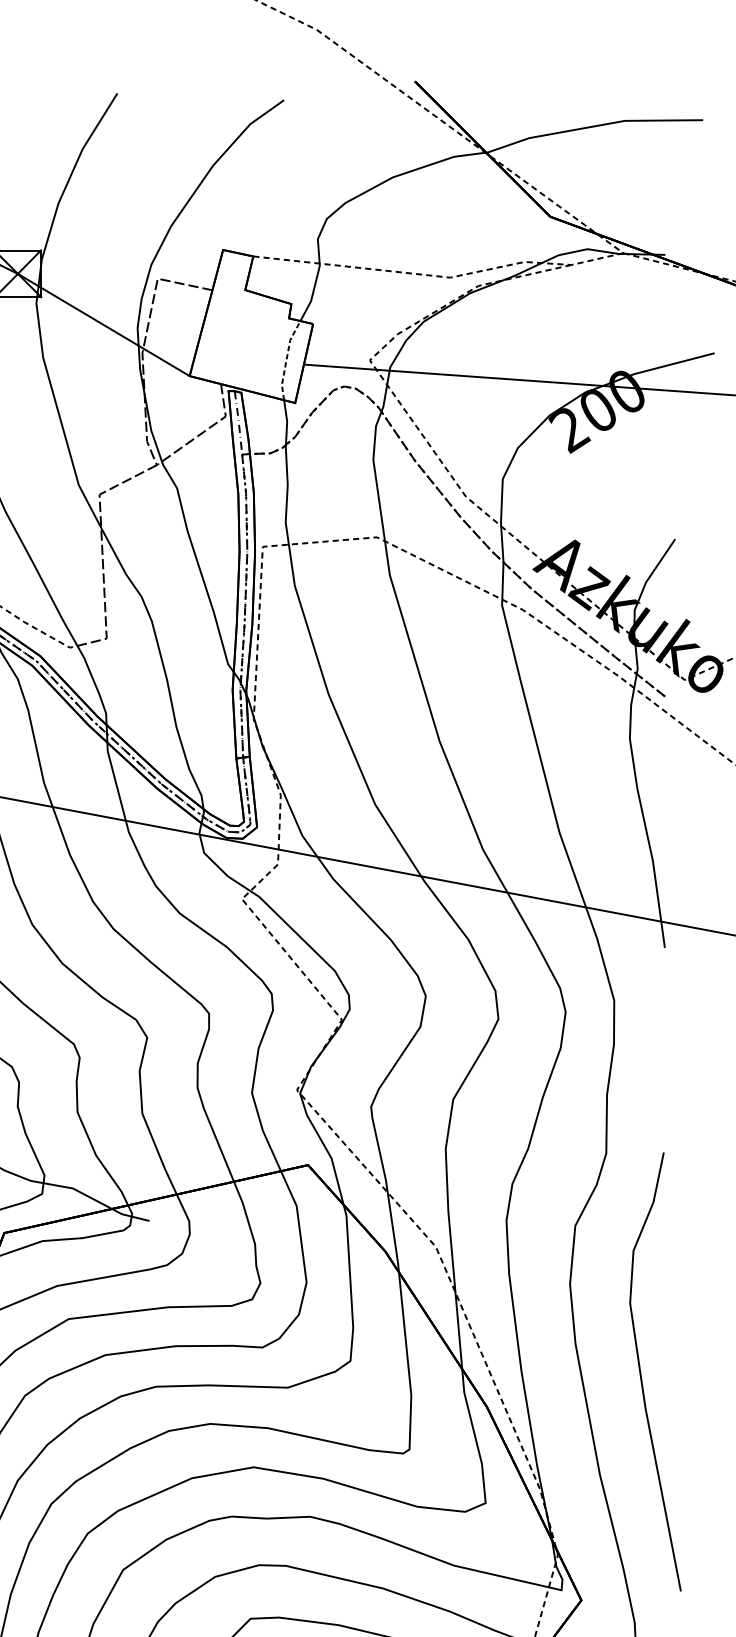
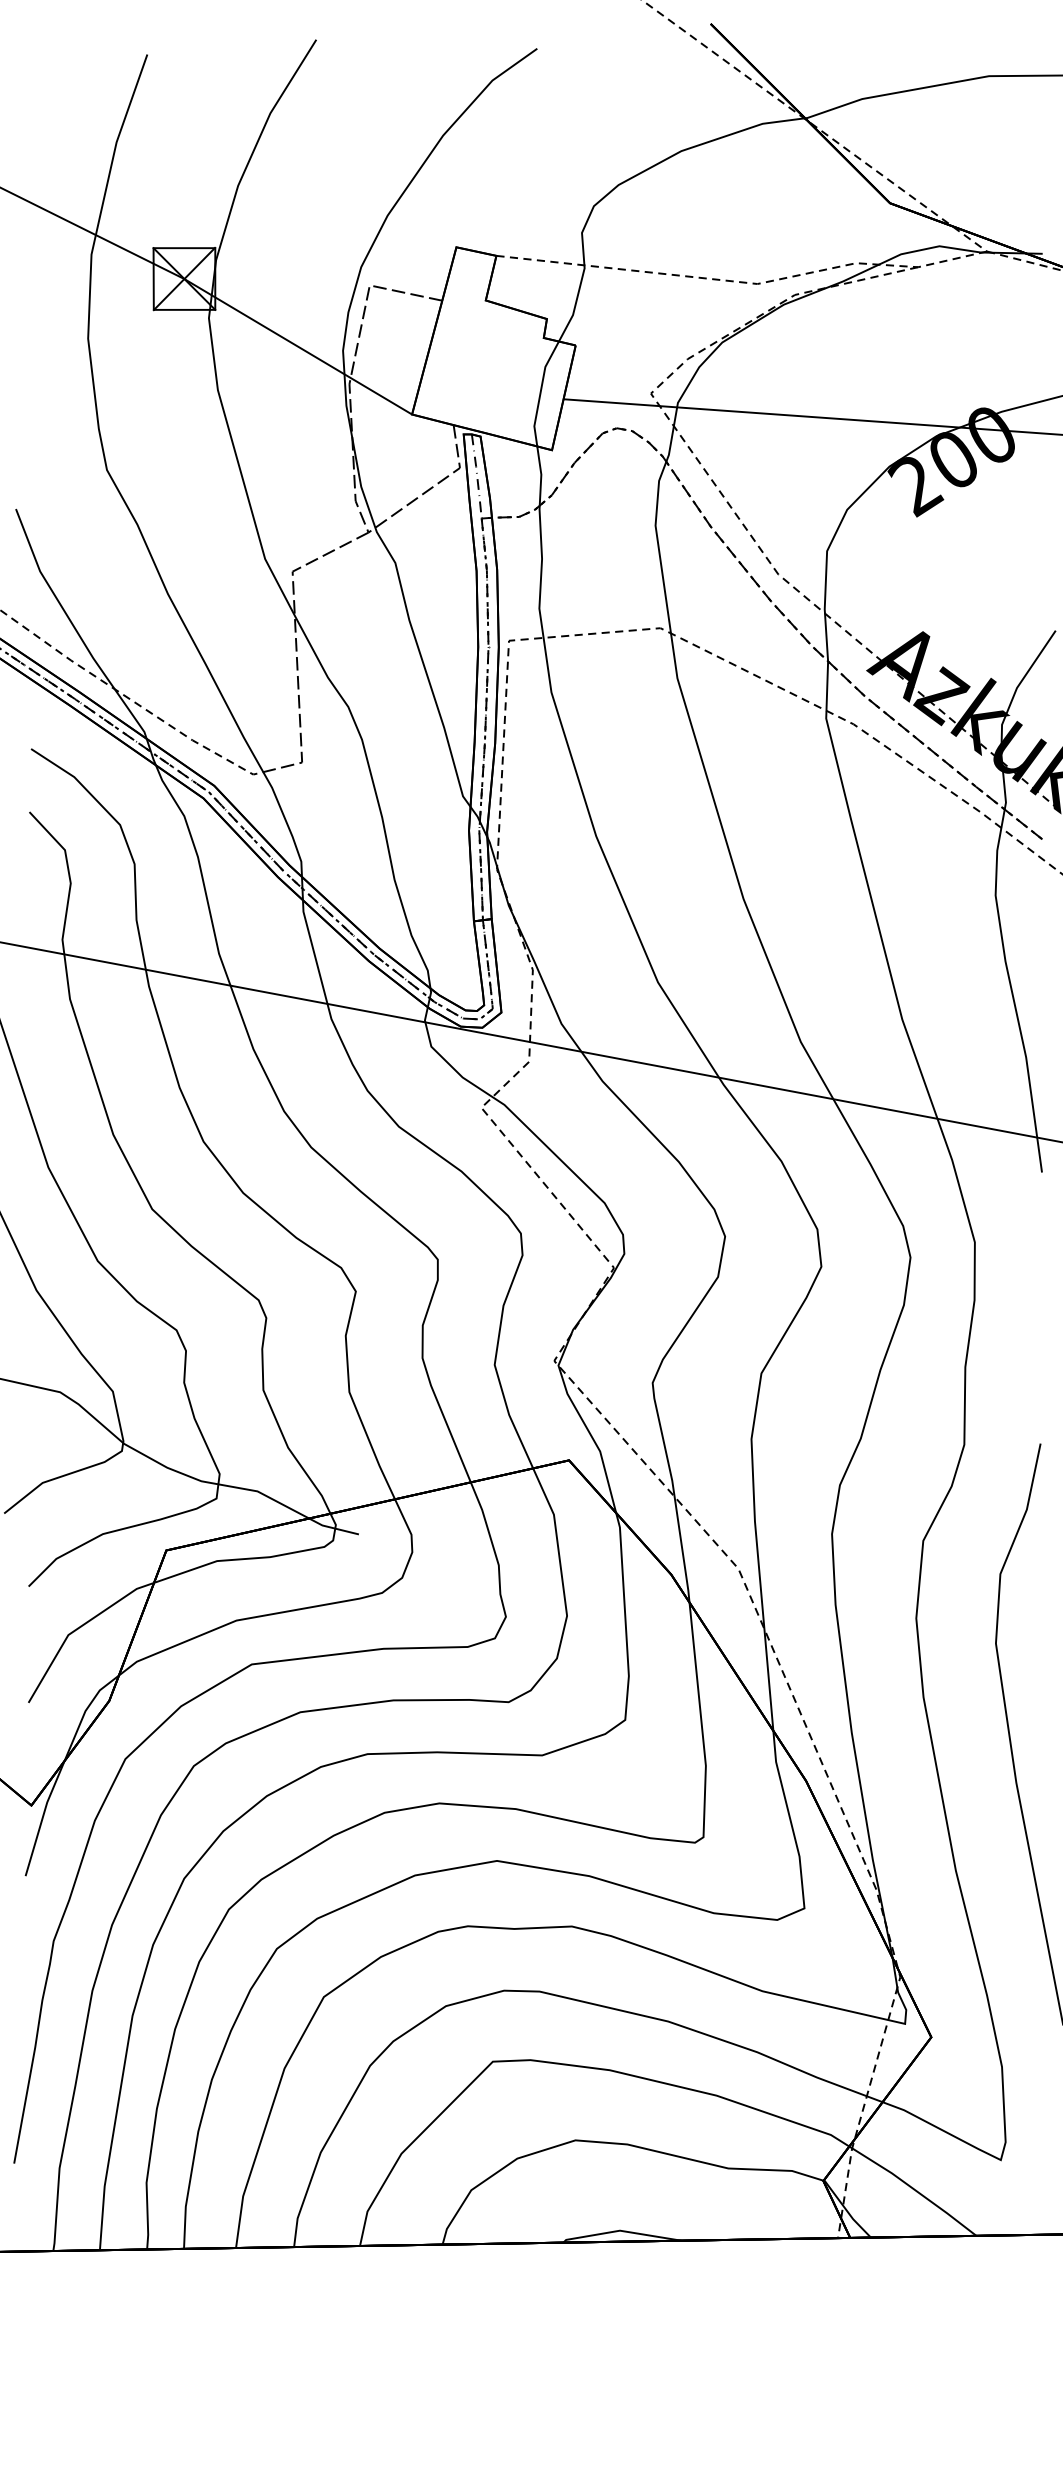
line: (286, 359) -> (540, 392), dashed -> solid

